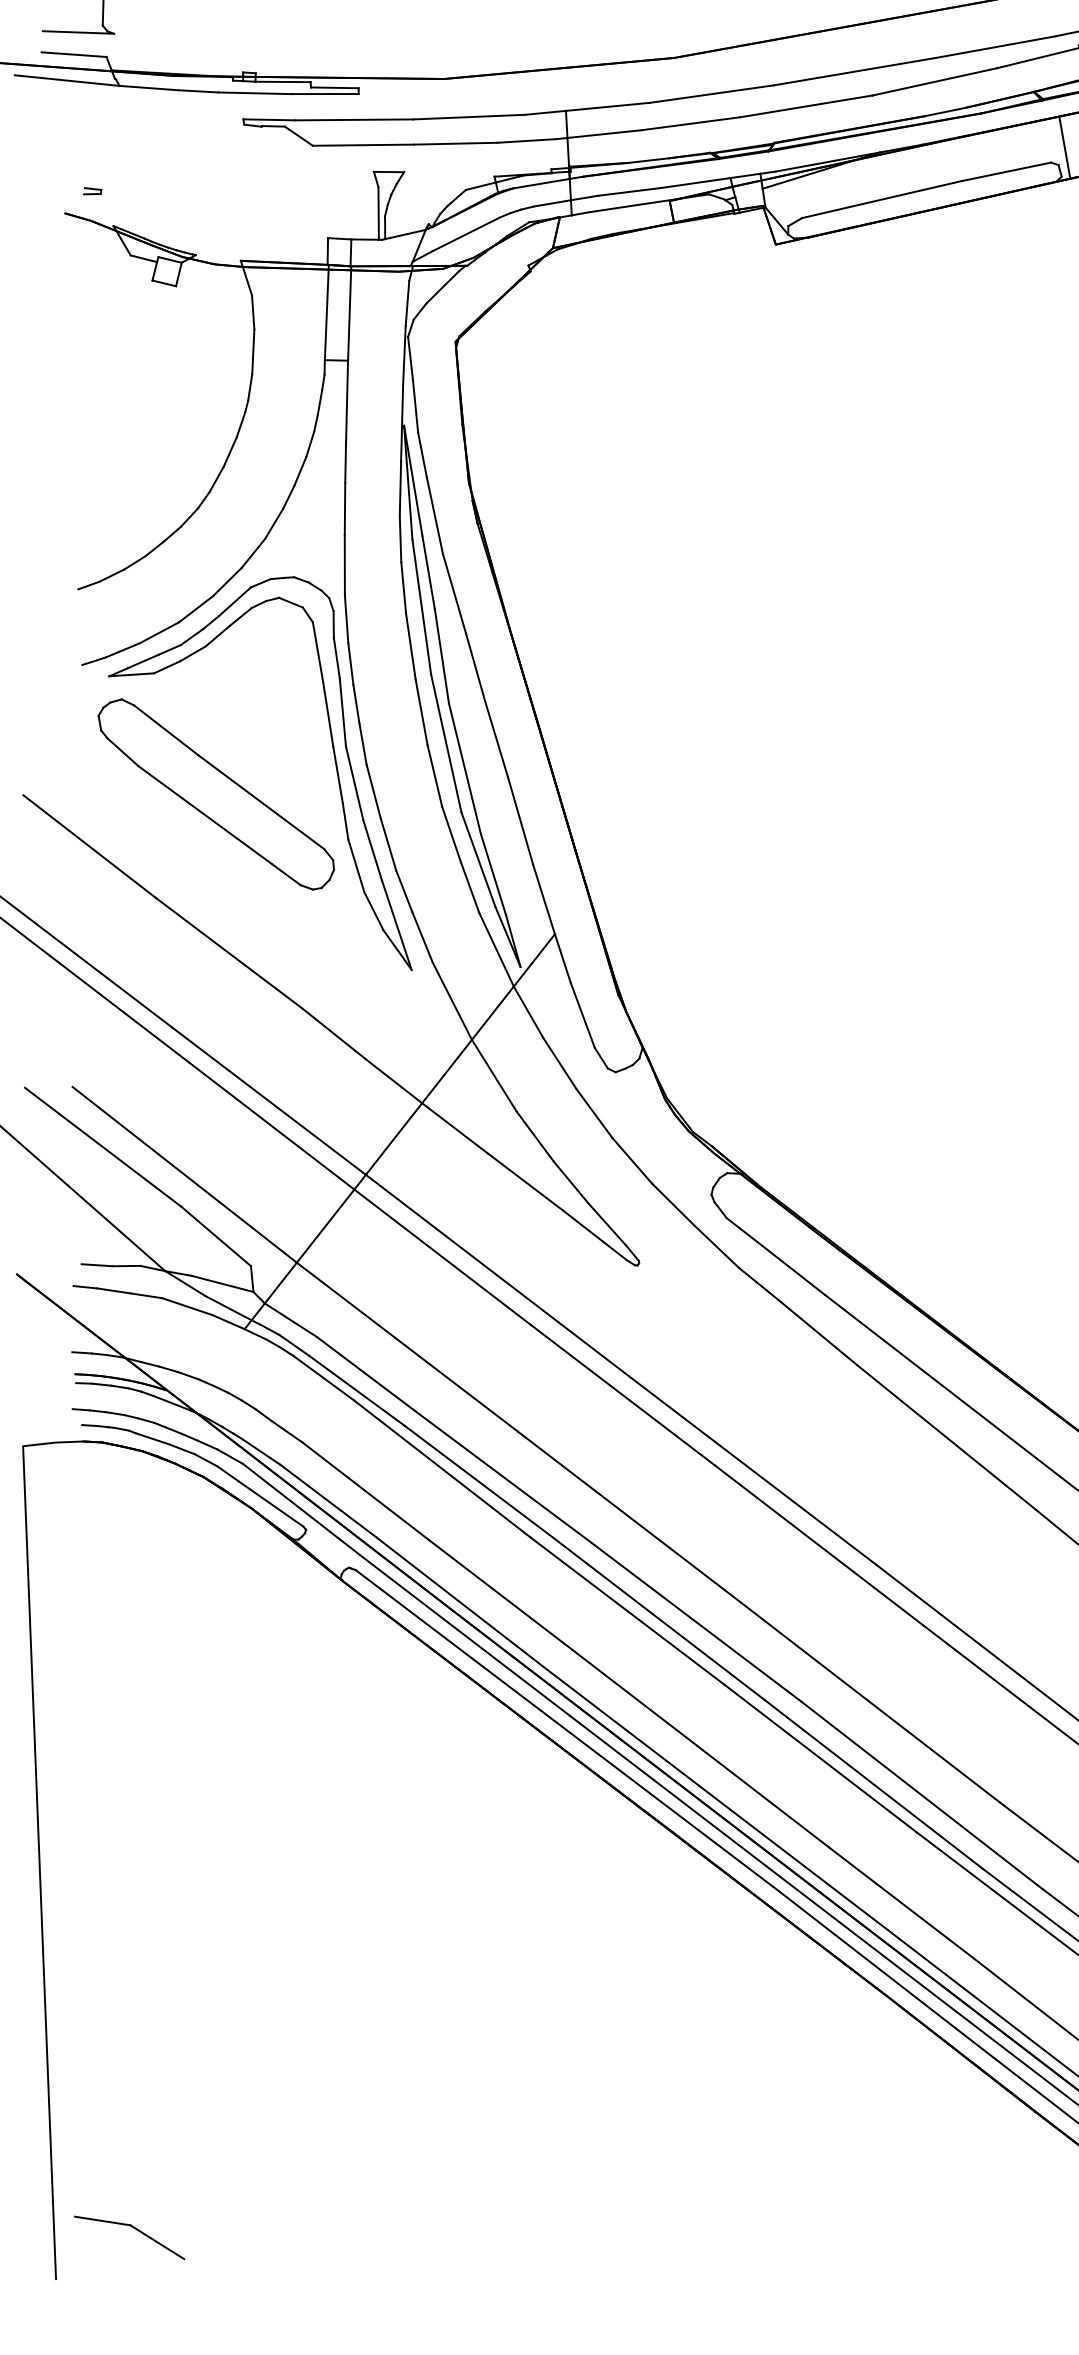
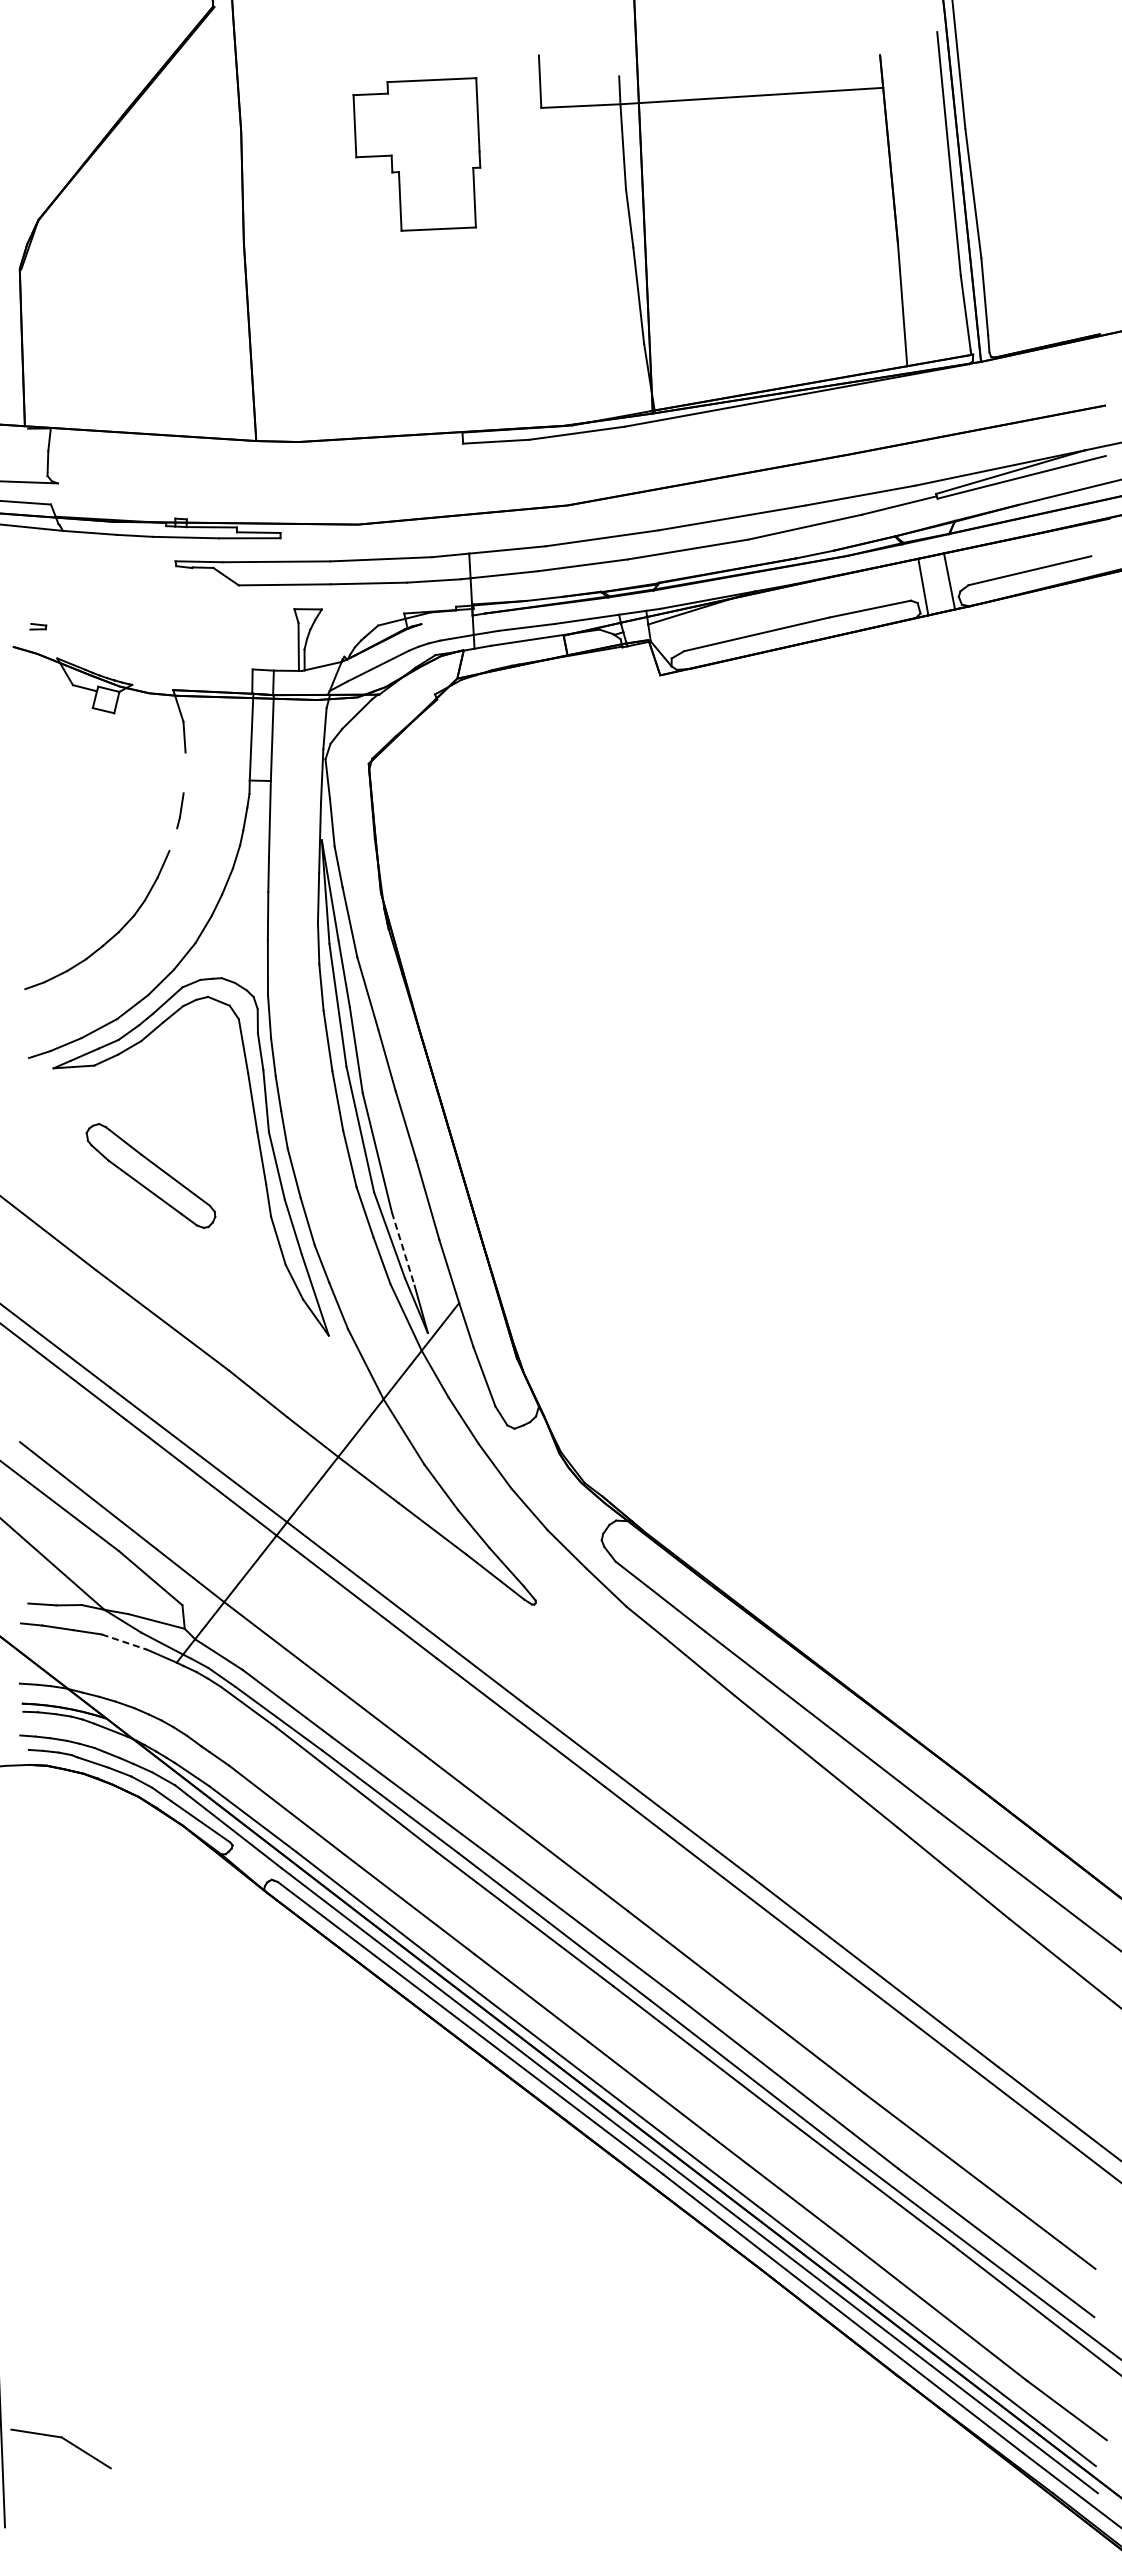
line: (540, 183) -> (446, 619), removed
line: (253, 351) -> (184, 772), removed
line: (241, 424) -> (173, 839), removed
part: (215, 794) -> (150, 1175), size x0.6
line: (493, 875) -> (403, 1249), solid -> dashed
line: (187, 1307) -> (124, 1642), solid -> dashed
part: (133, 2228) -> (64, 2440), moved

